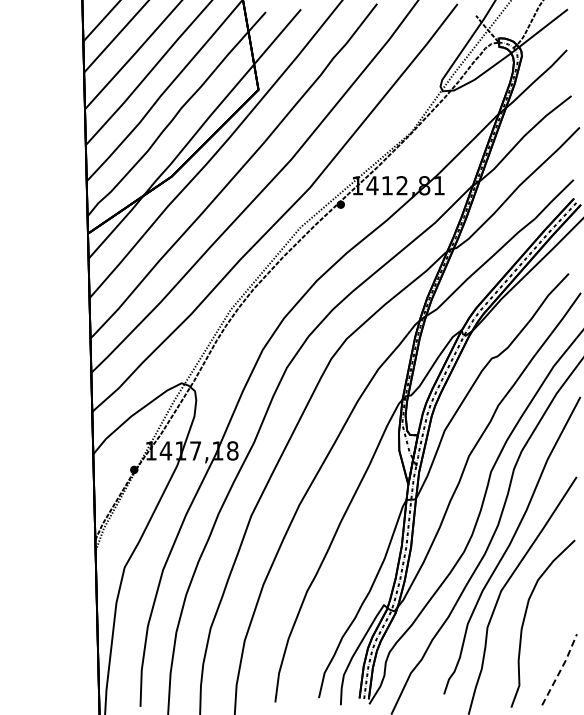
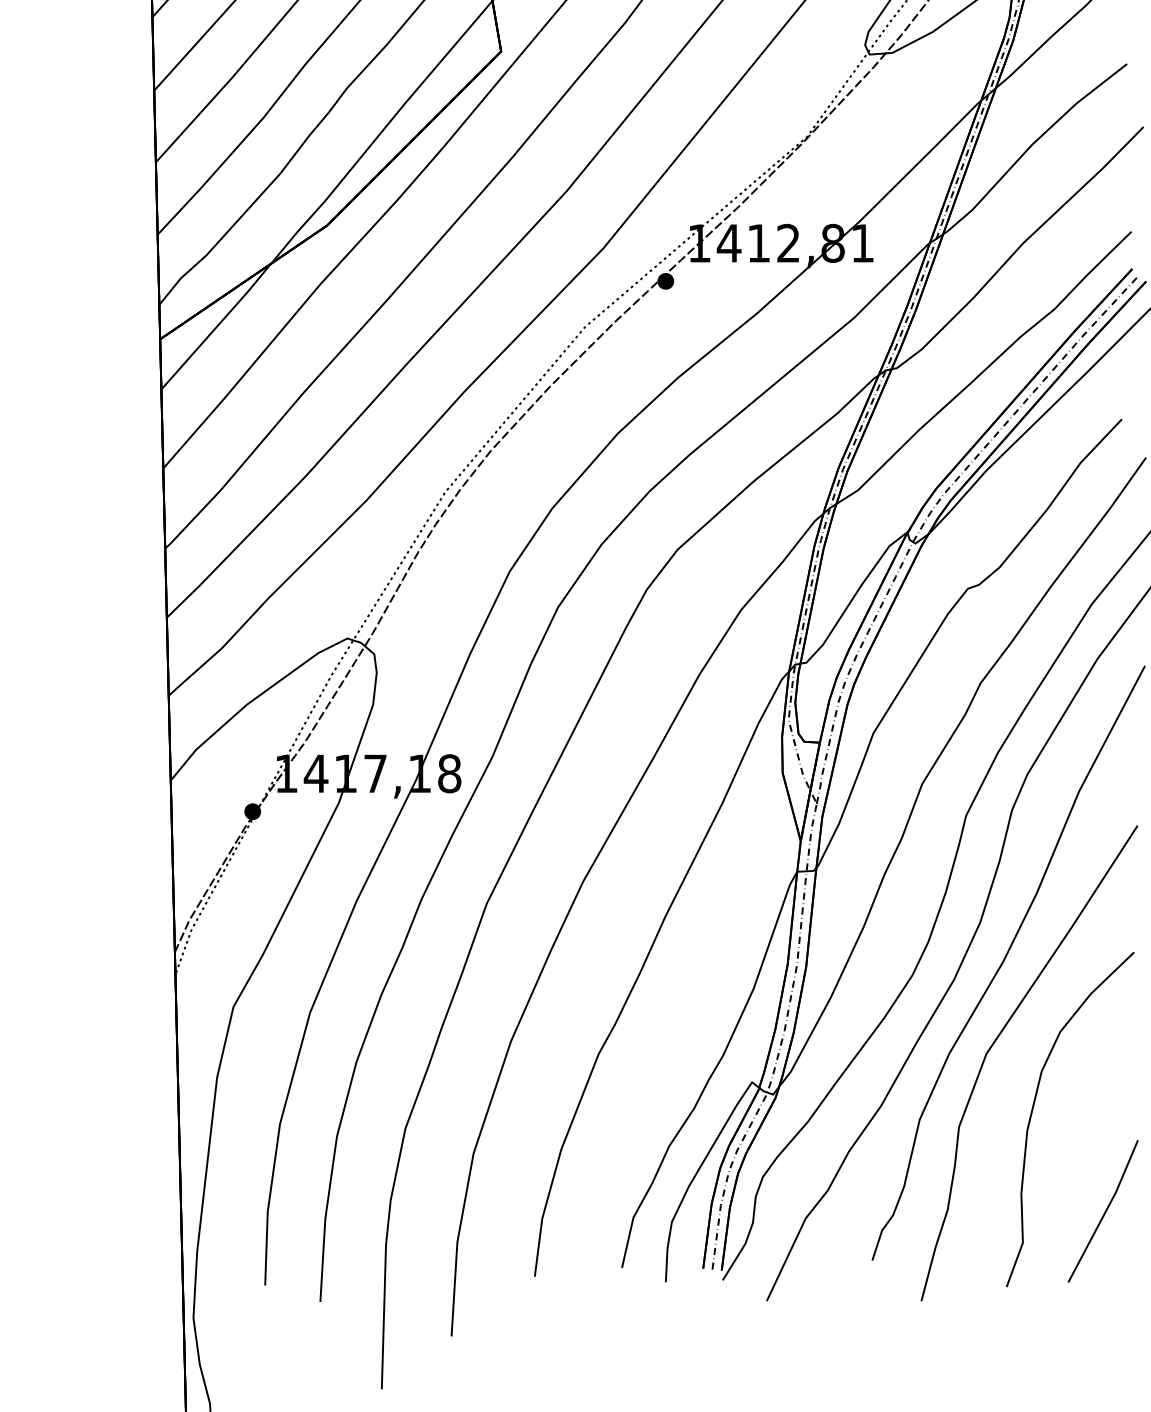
line: (561, 669) -> (1107, 1210), dashed -> solid

